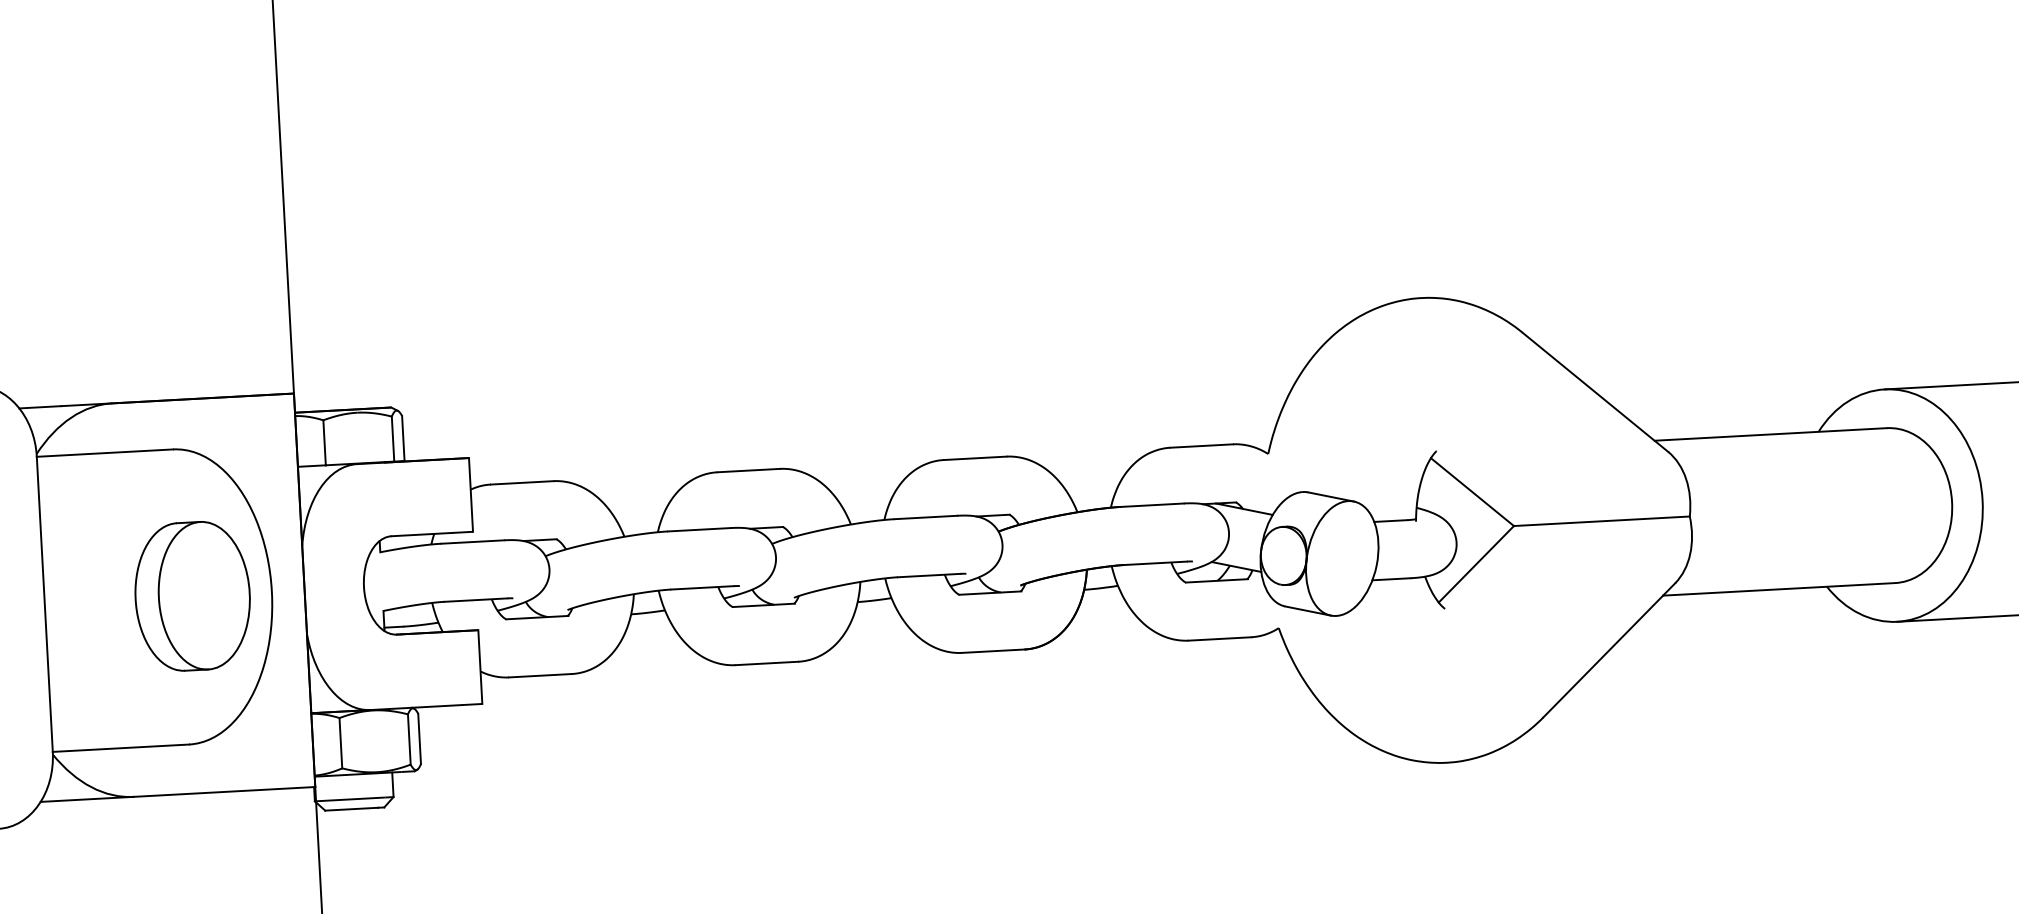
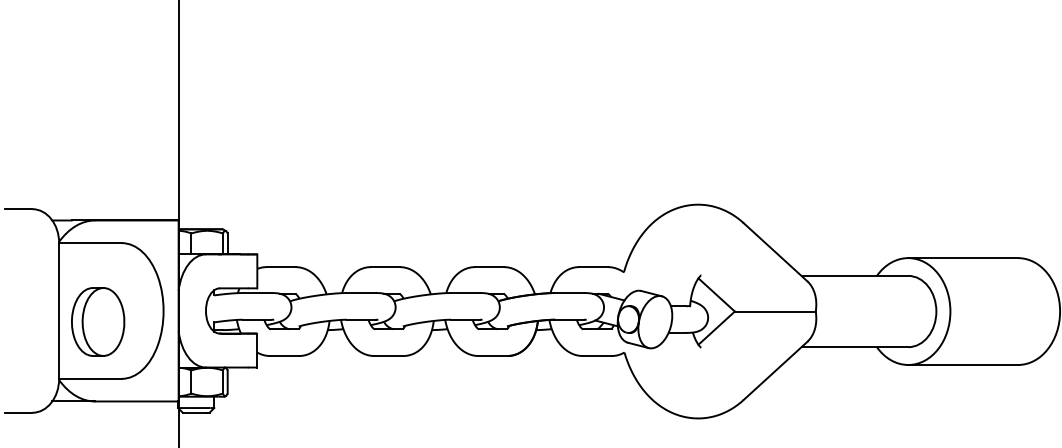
part: (193, 595) -> (98, 321), moved

